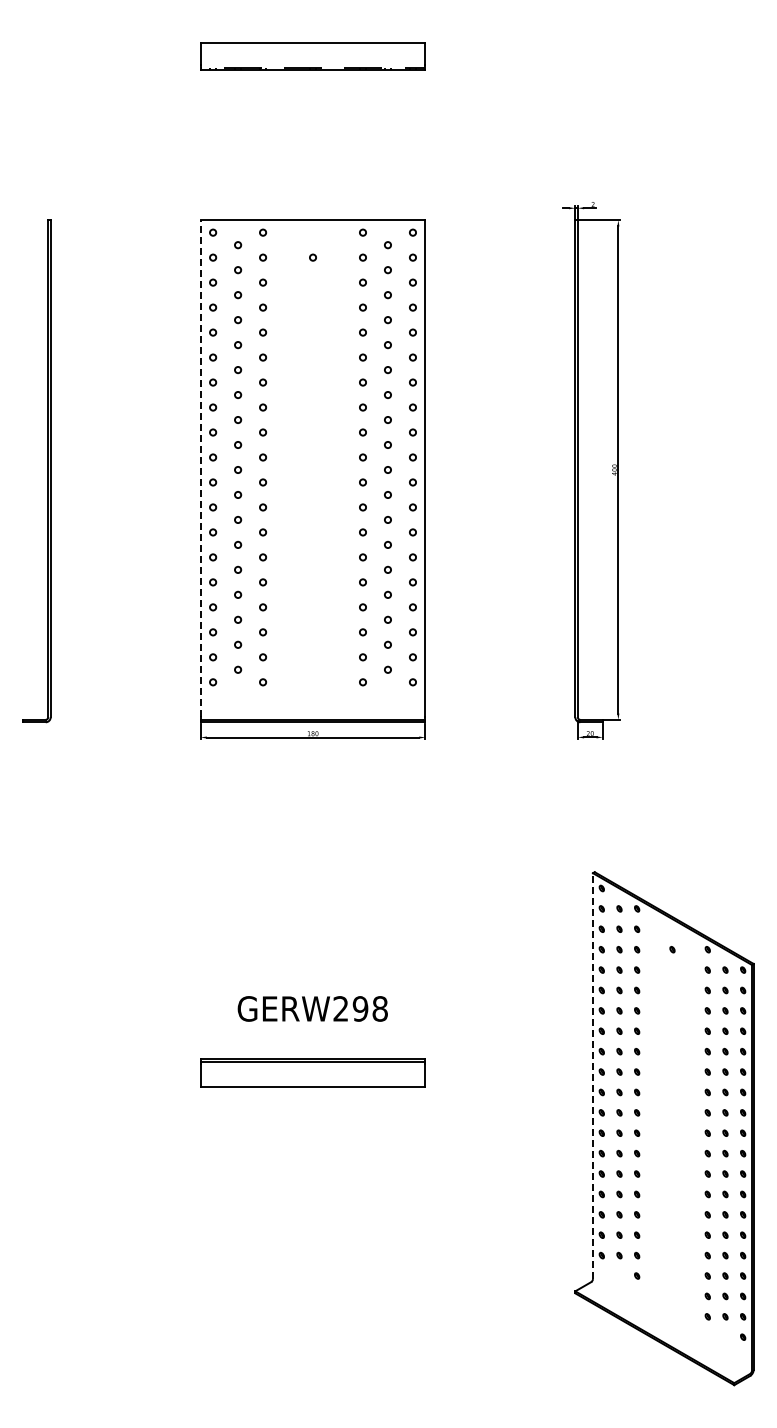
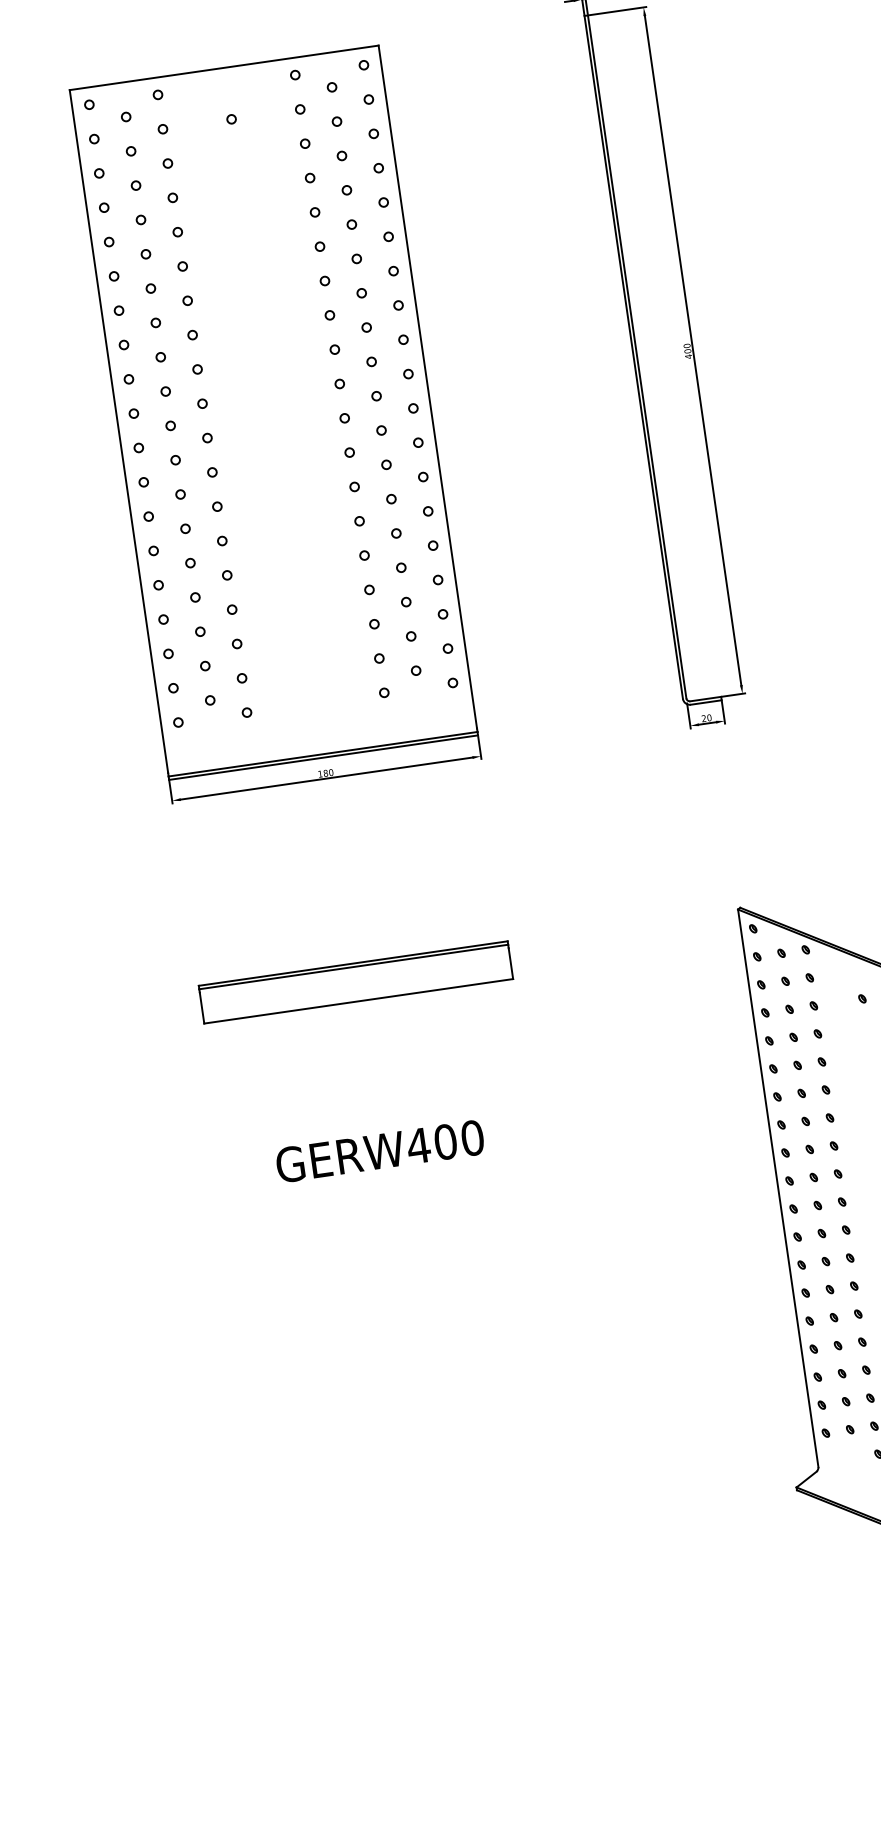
line: (200, 468) -> (118, 431), dashed -> solid
text: (359, 1008) -> (444, 1141), GERW298 -> GERW400
part: (312, 1072) -> (355, 981), moved
line: (592, 1076) -> (777, 1188), dashed -> solid

